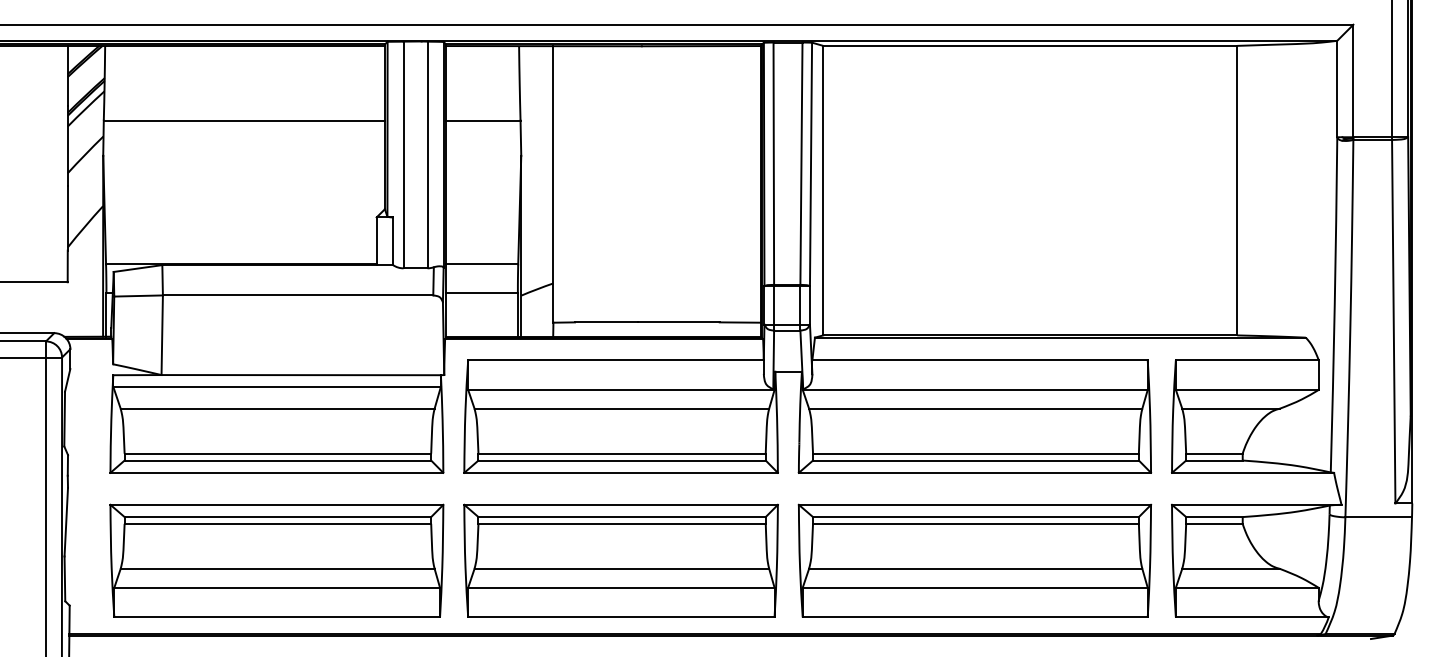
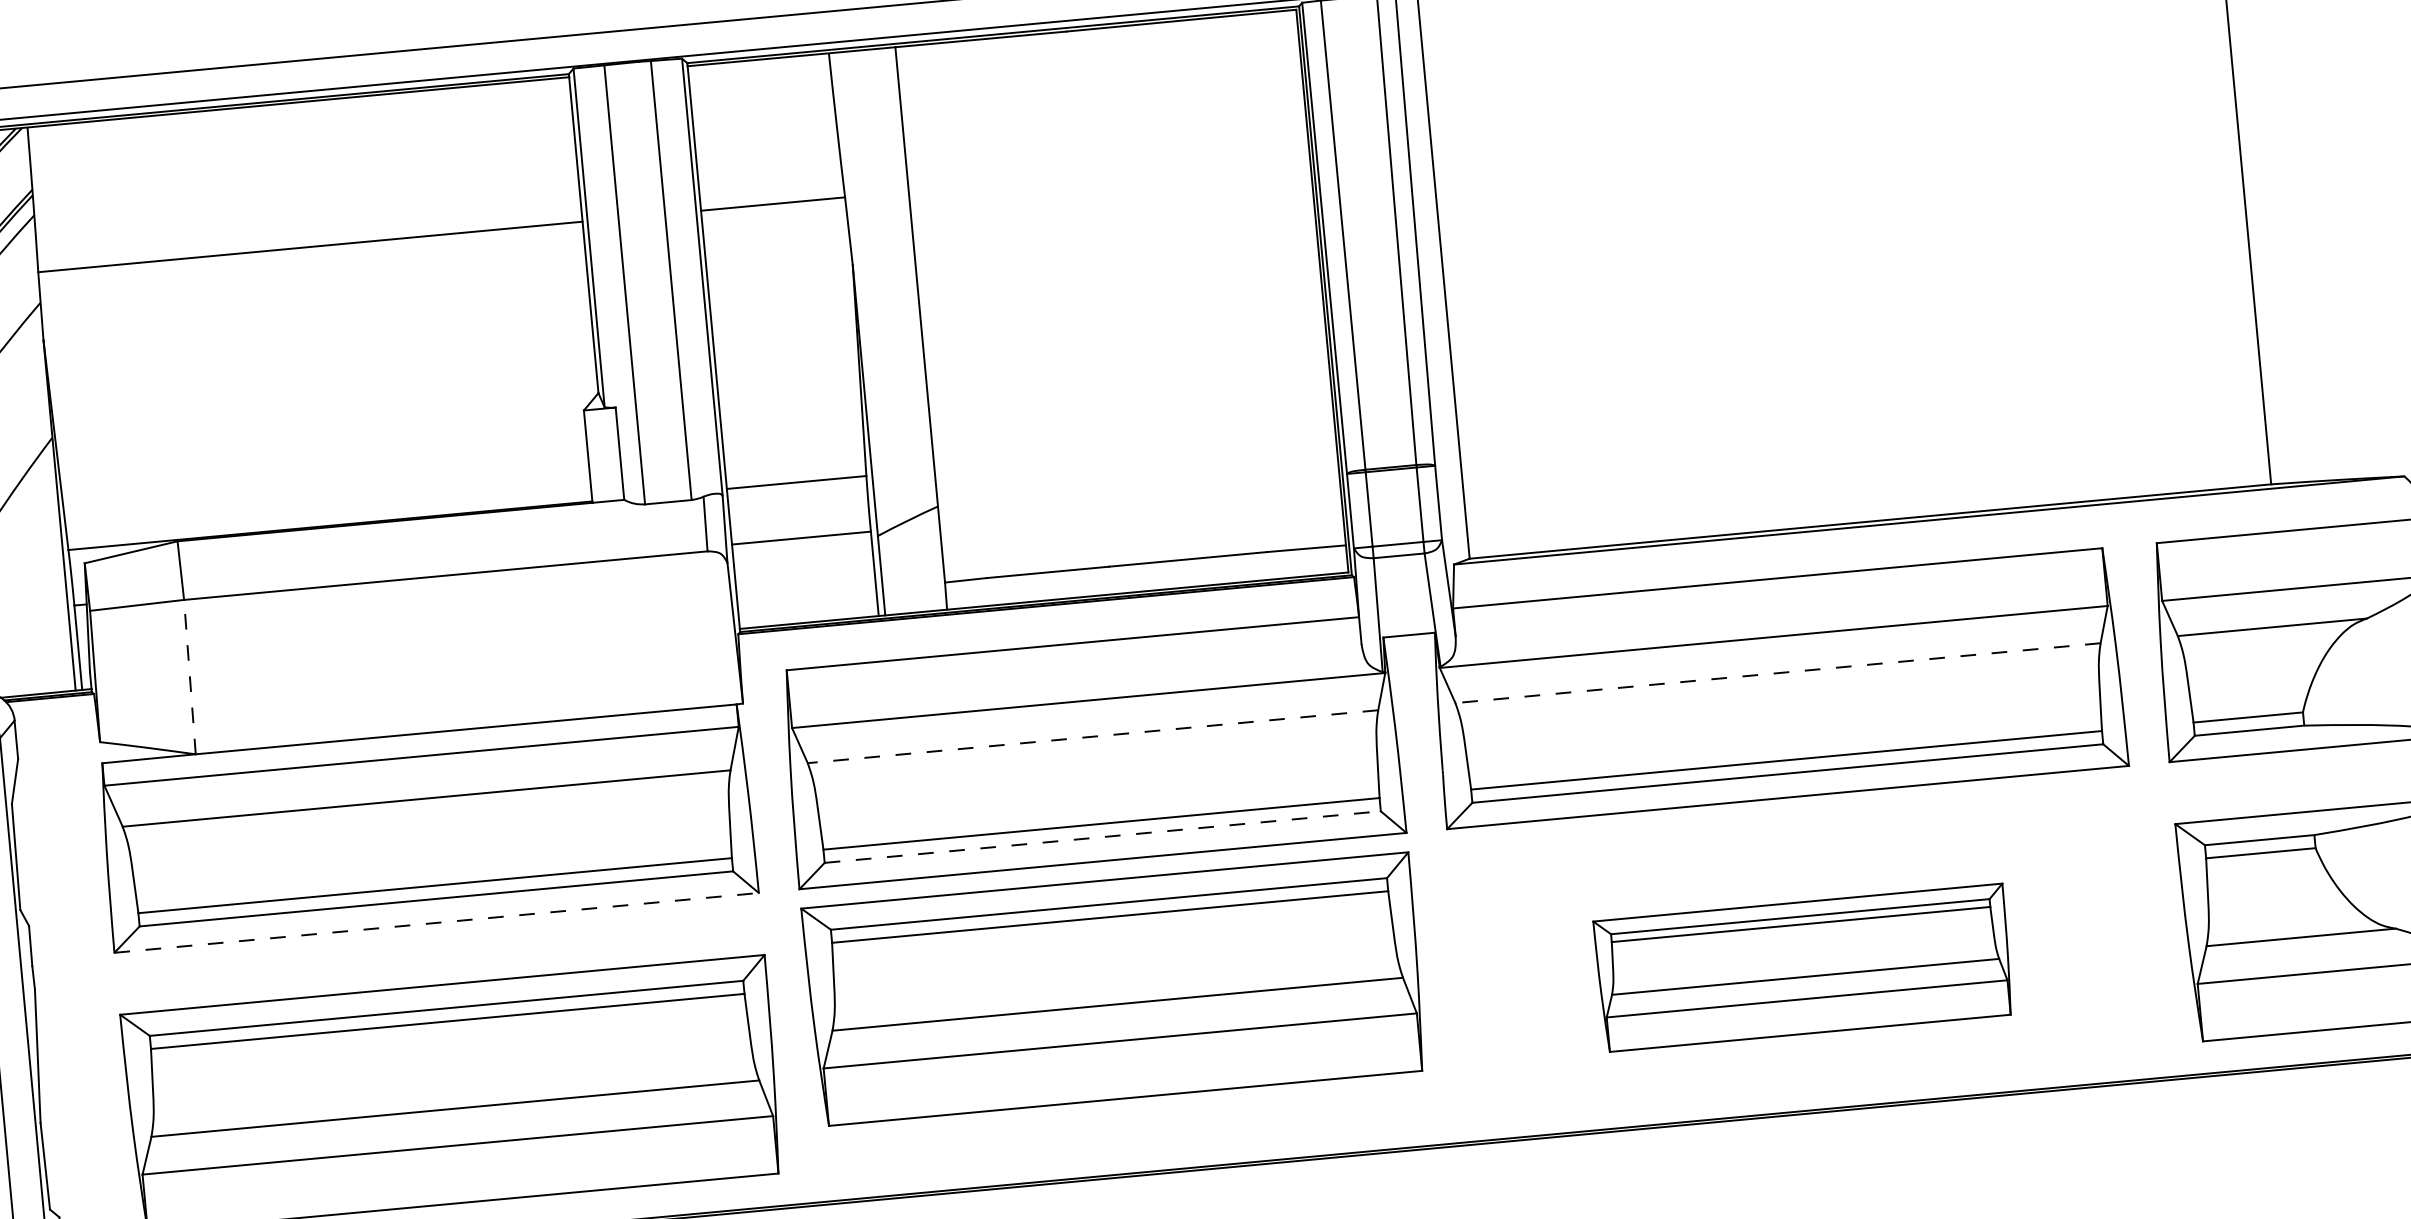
line: (162, 335) -> (190, 677), solid -> dashed
line: (621, 408) -> (1092, 736), solid -> dashed
line: (975, 408) -> (1777, 672), solid -> dashed
line: (622, 460) -> (1103, 836), solid -> dashed
line: (277, 472) -> (437, 922), solid -> dashed
part: (620, 560) -> (1113, 988), moved
part: (974, 560) -> (1802, 967), size x0.6

